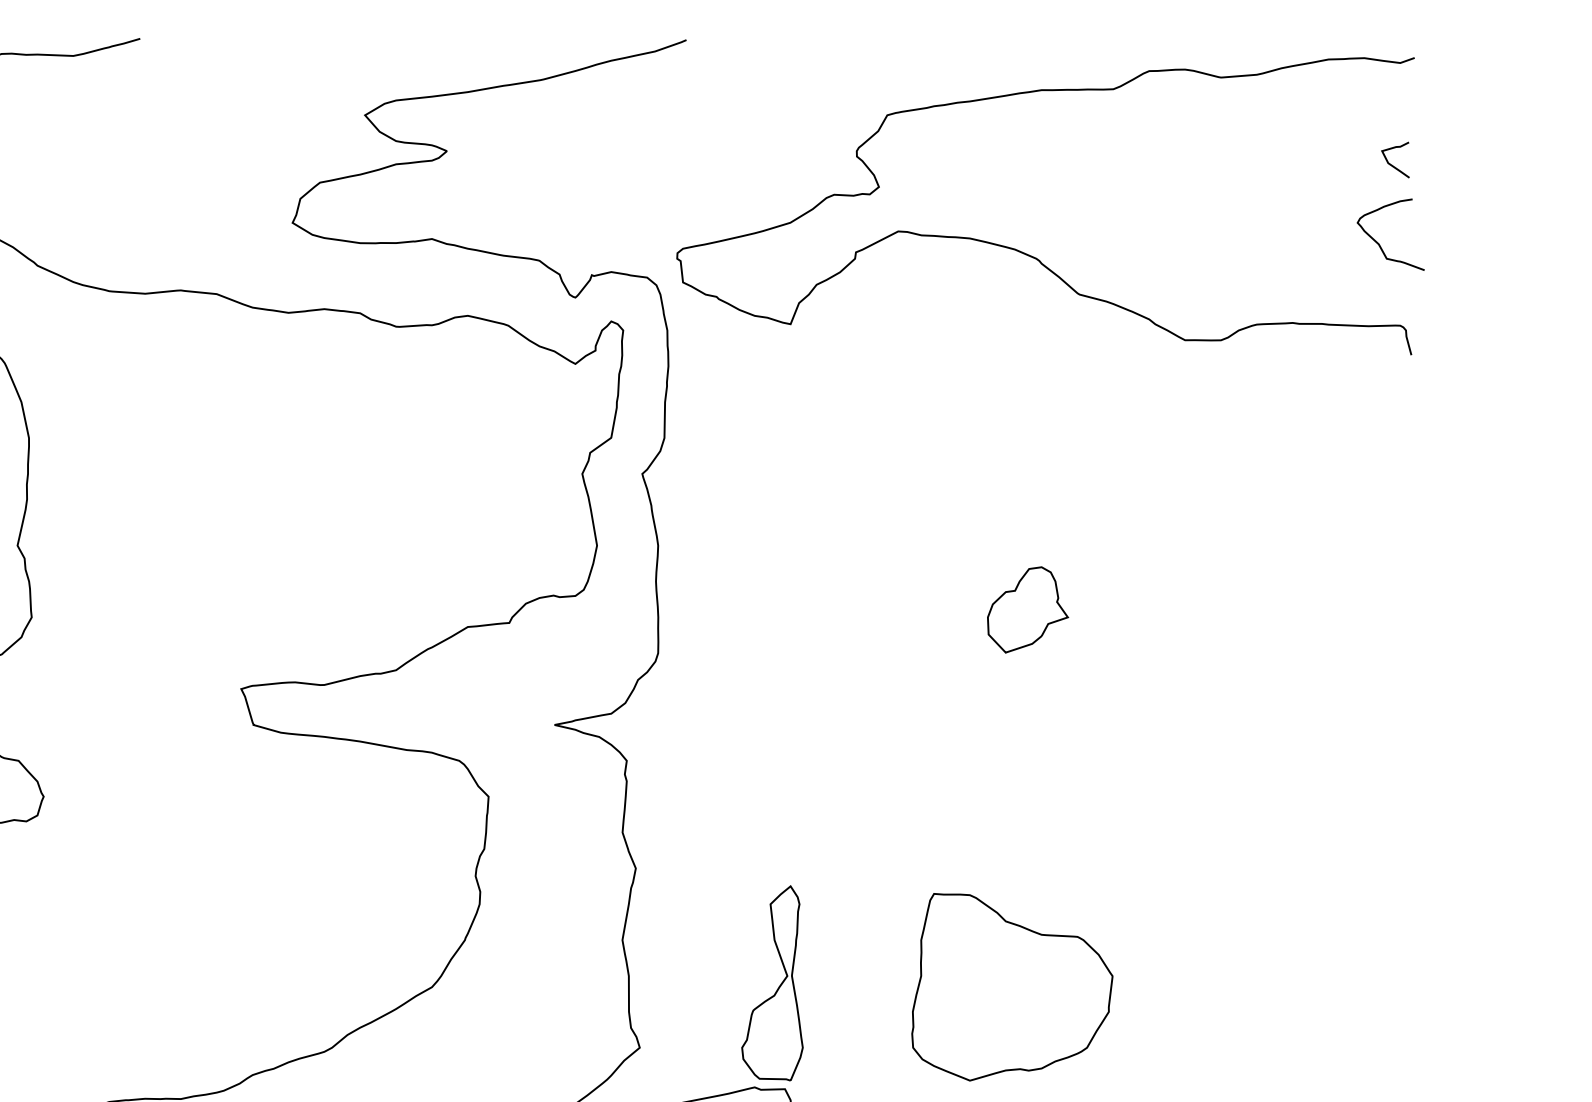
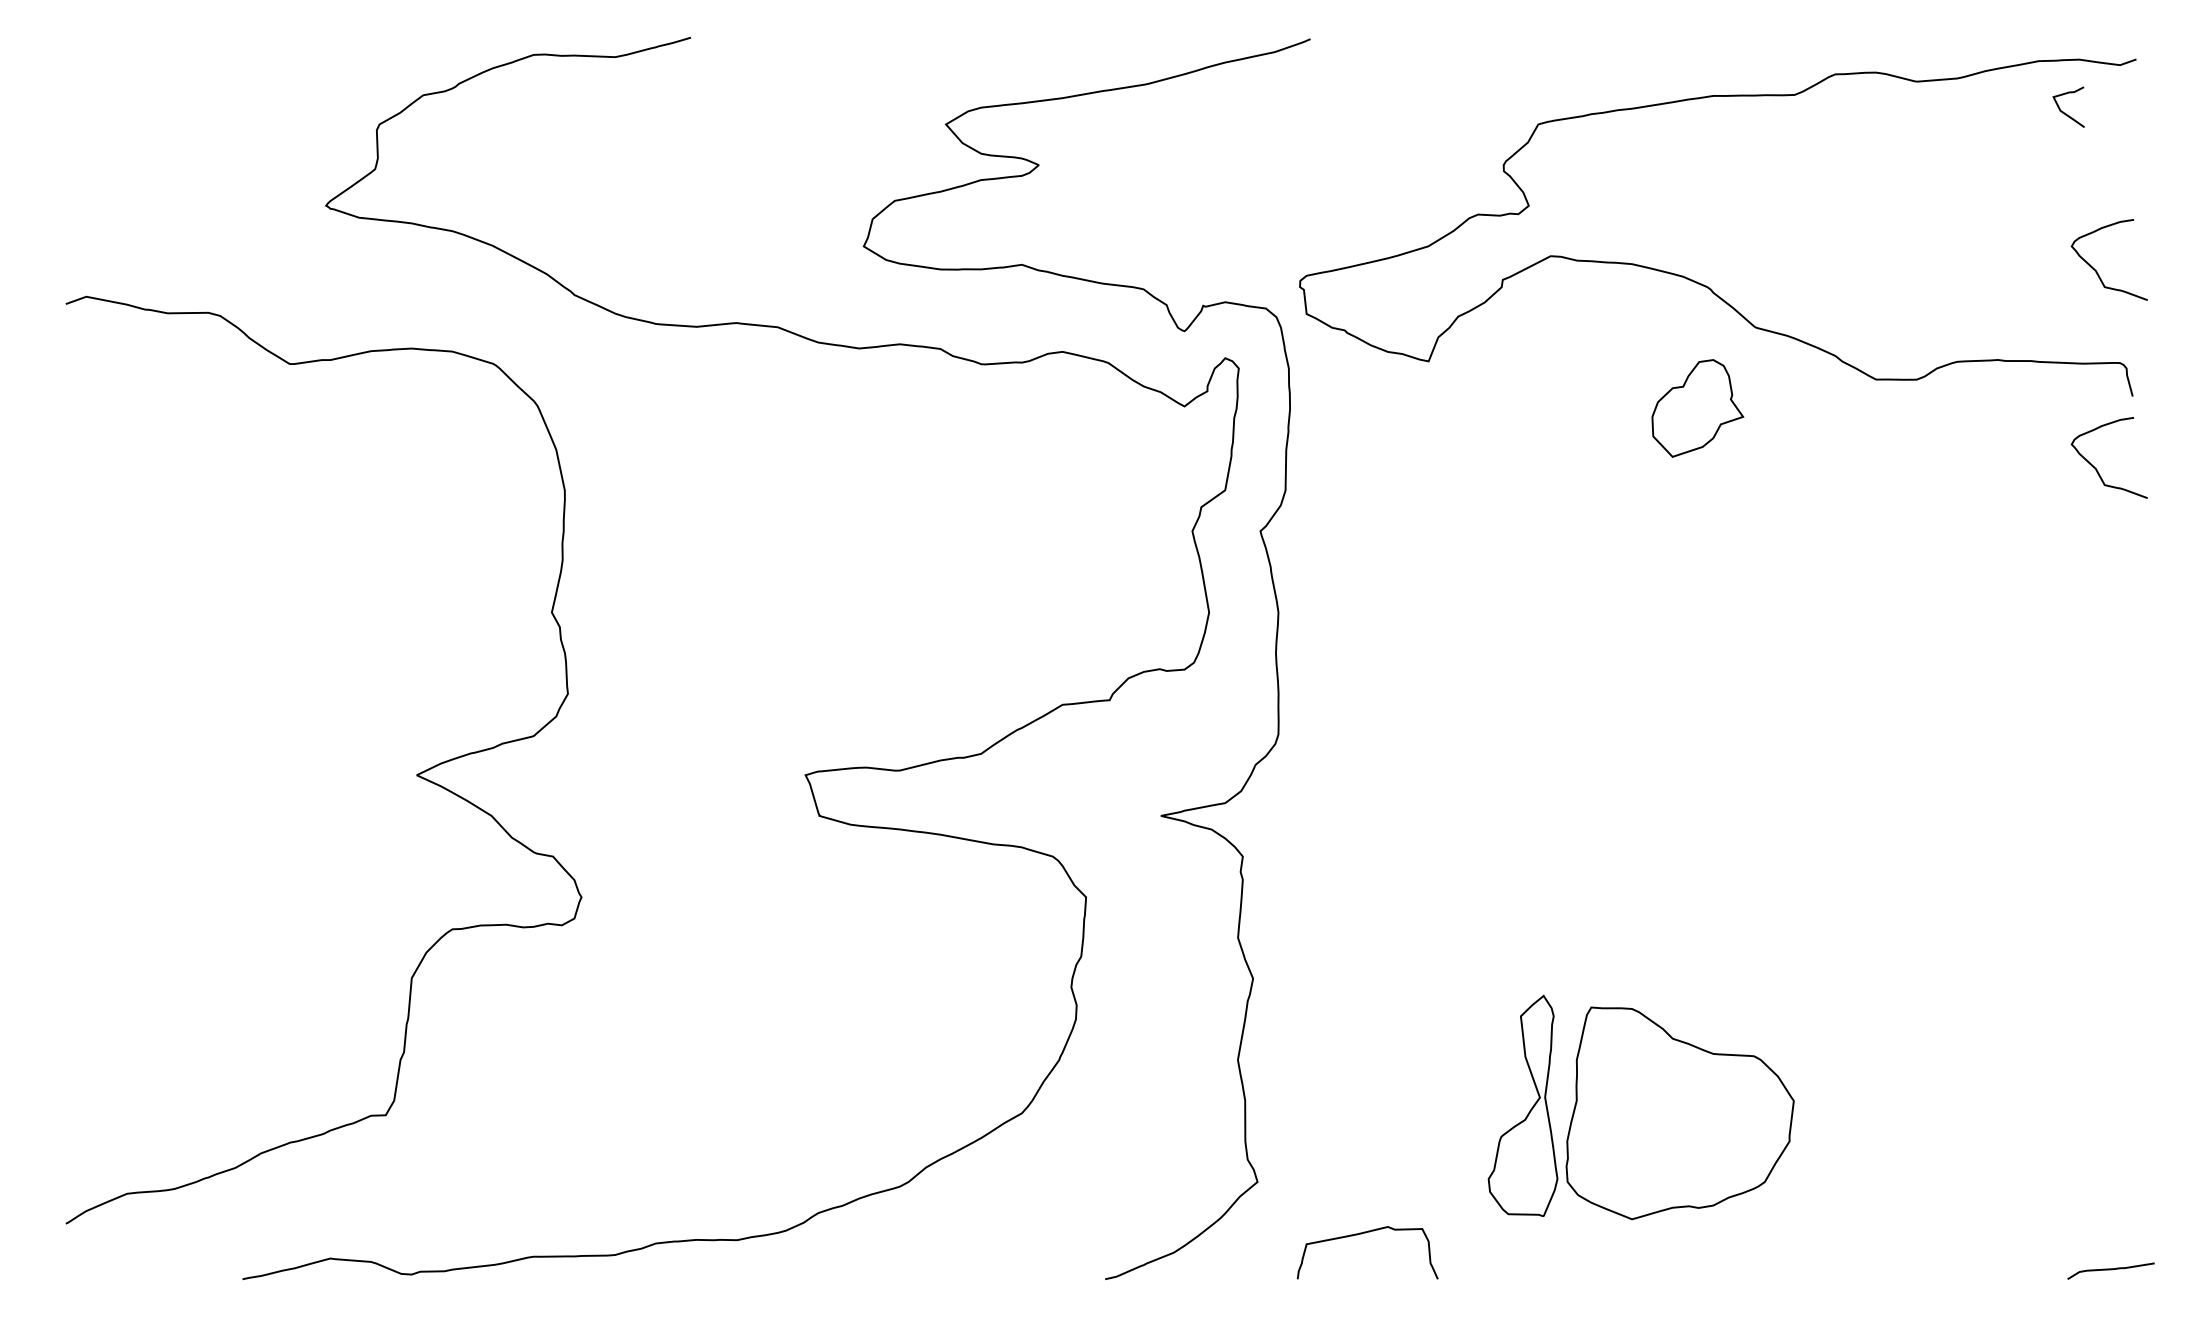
curve: (1390, 163) -> (2063, 111), moved
curve: (1379, 418) -> (2096, 468), added
part: (1027, 609) -> (1697, 408), moved
part: (778, 987) -> (1529, 1110), moved

